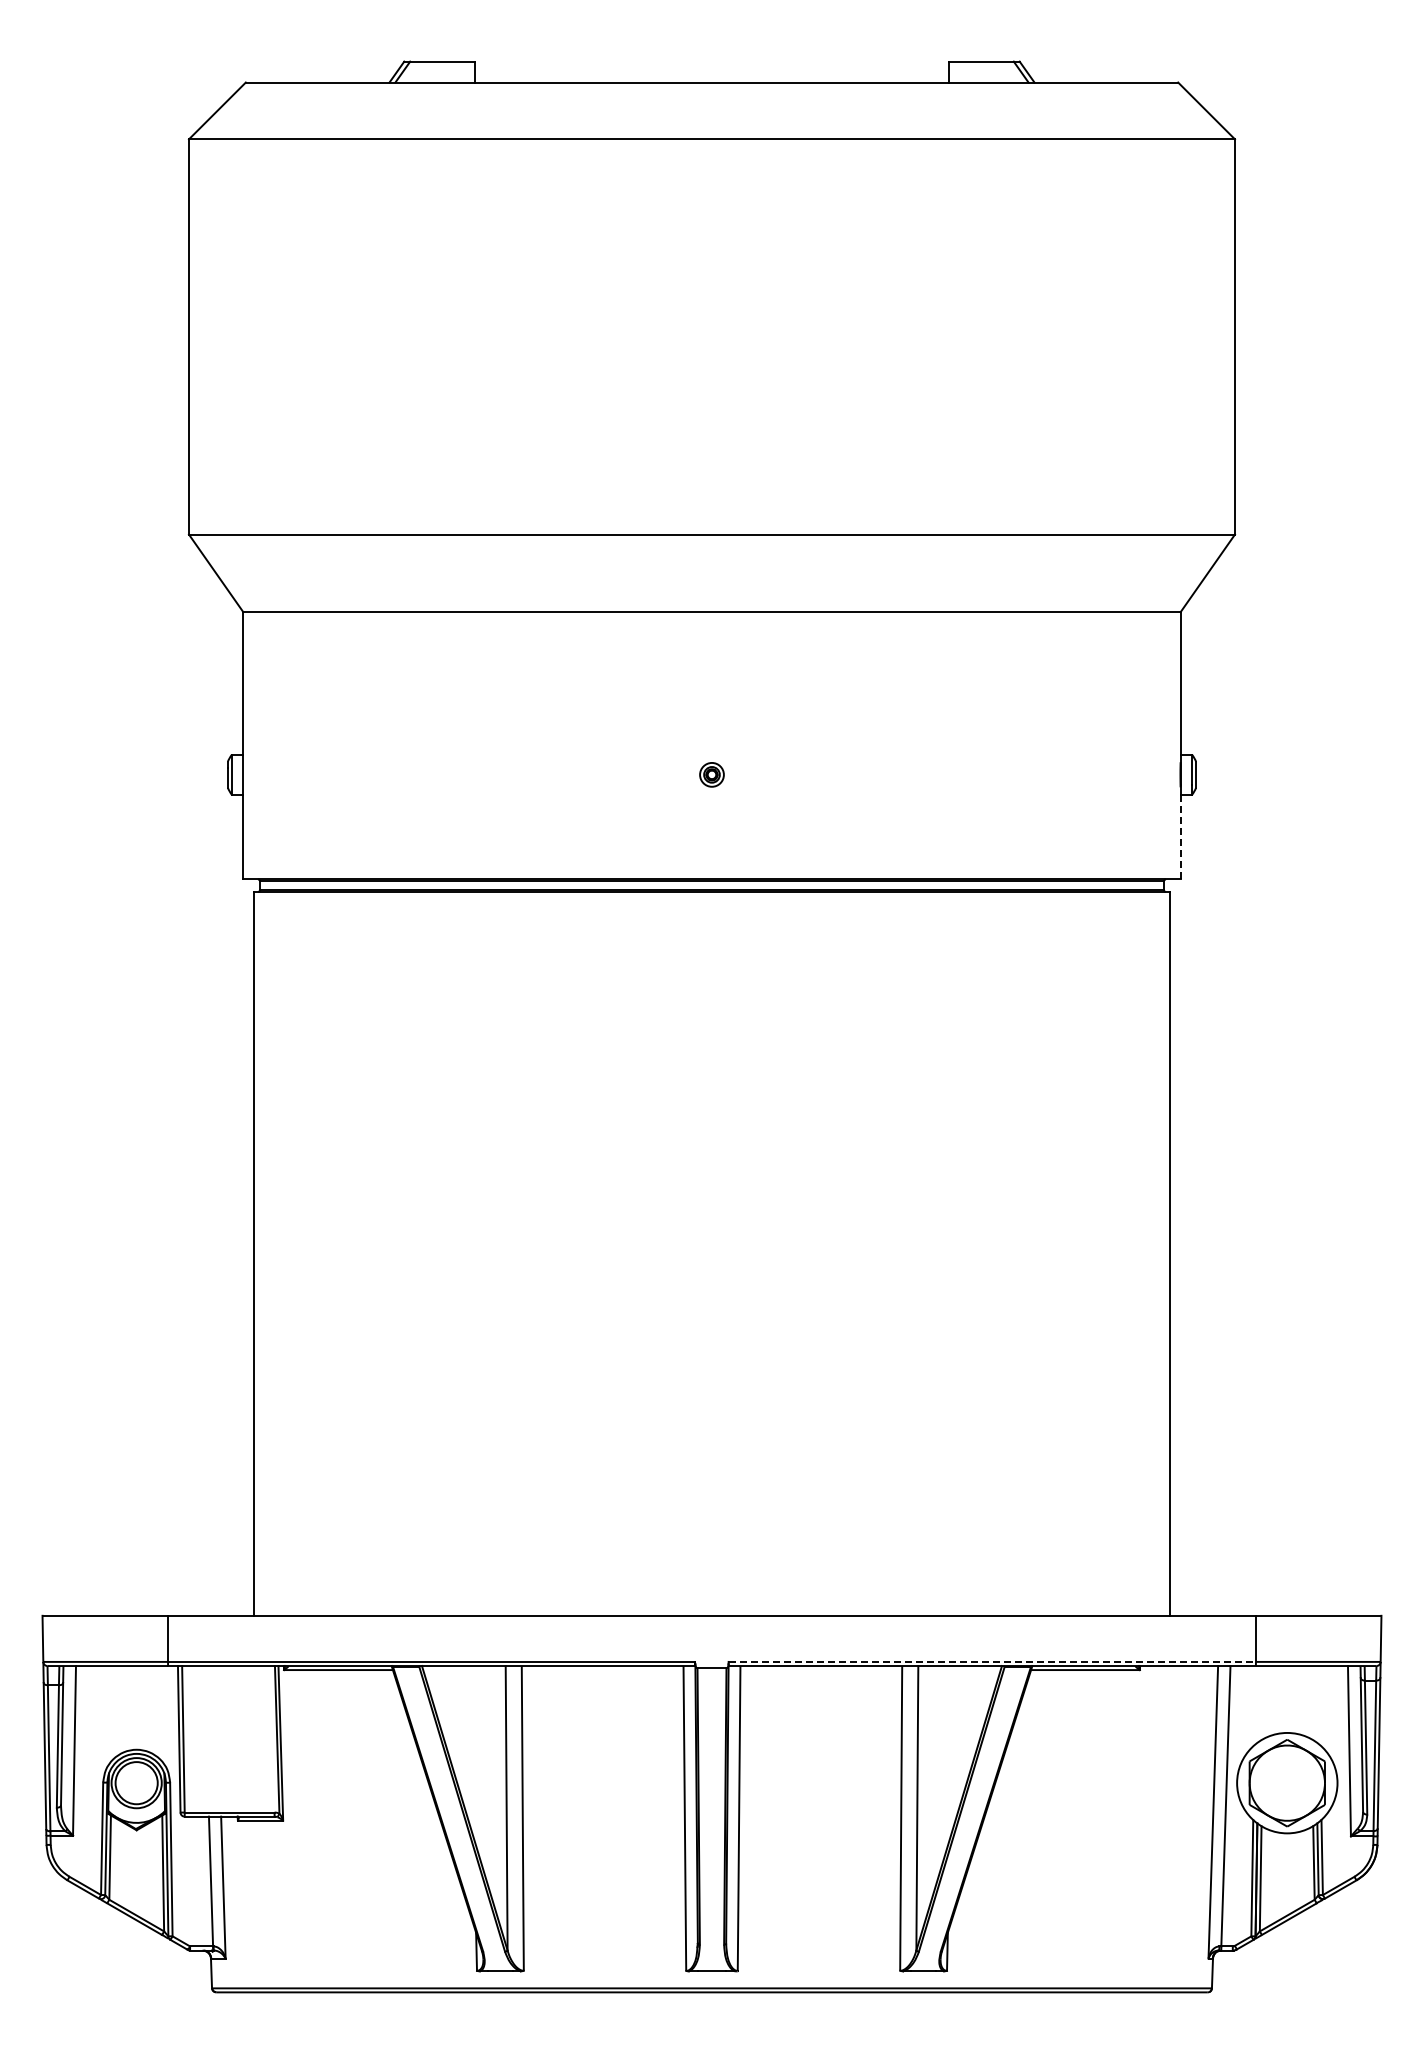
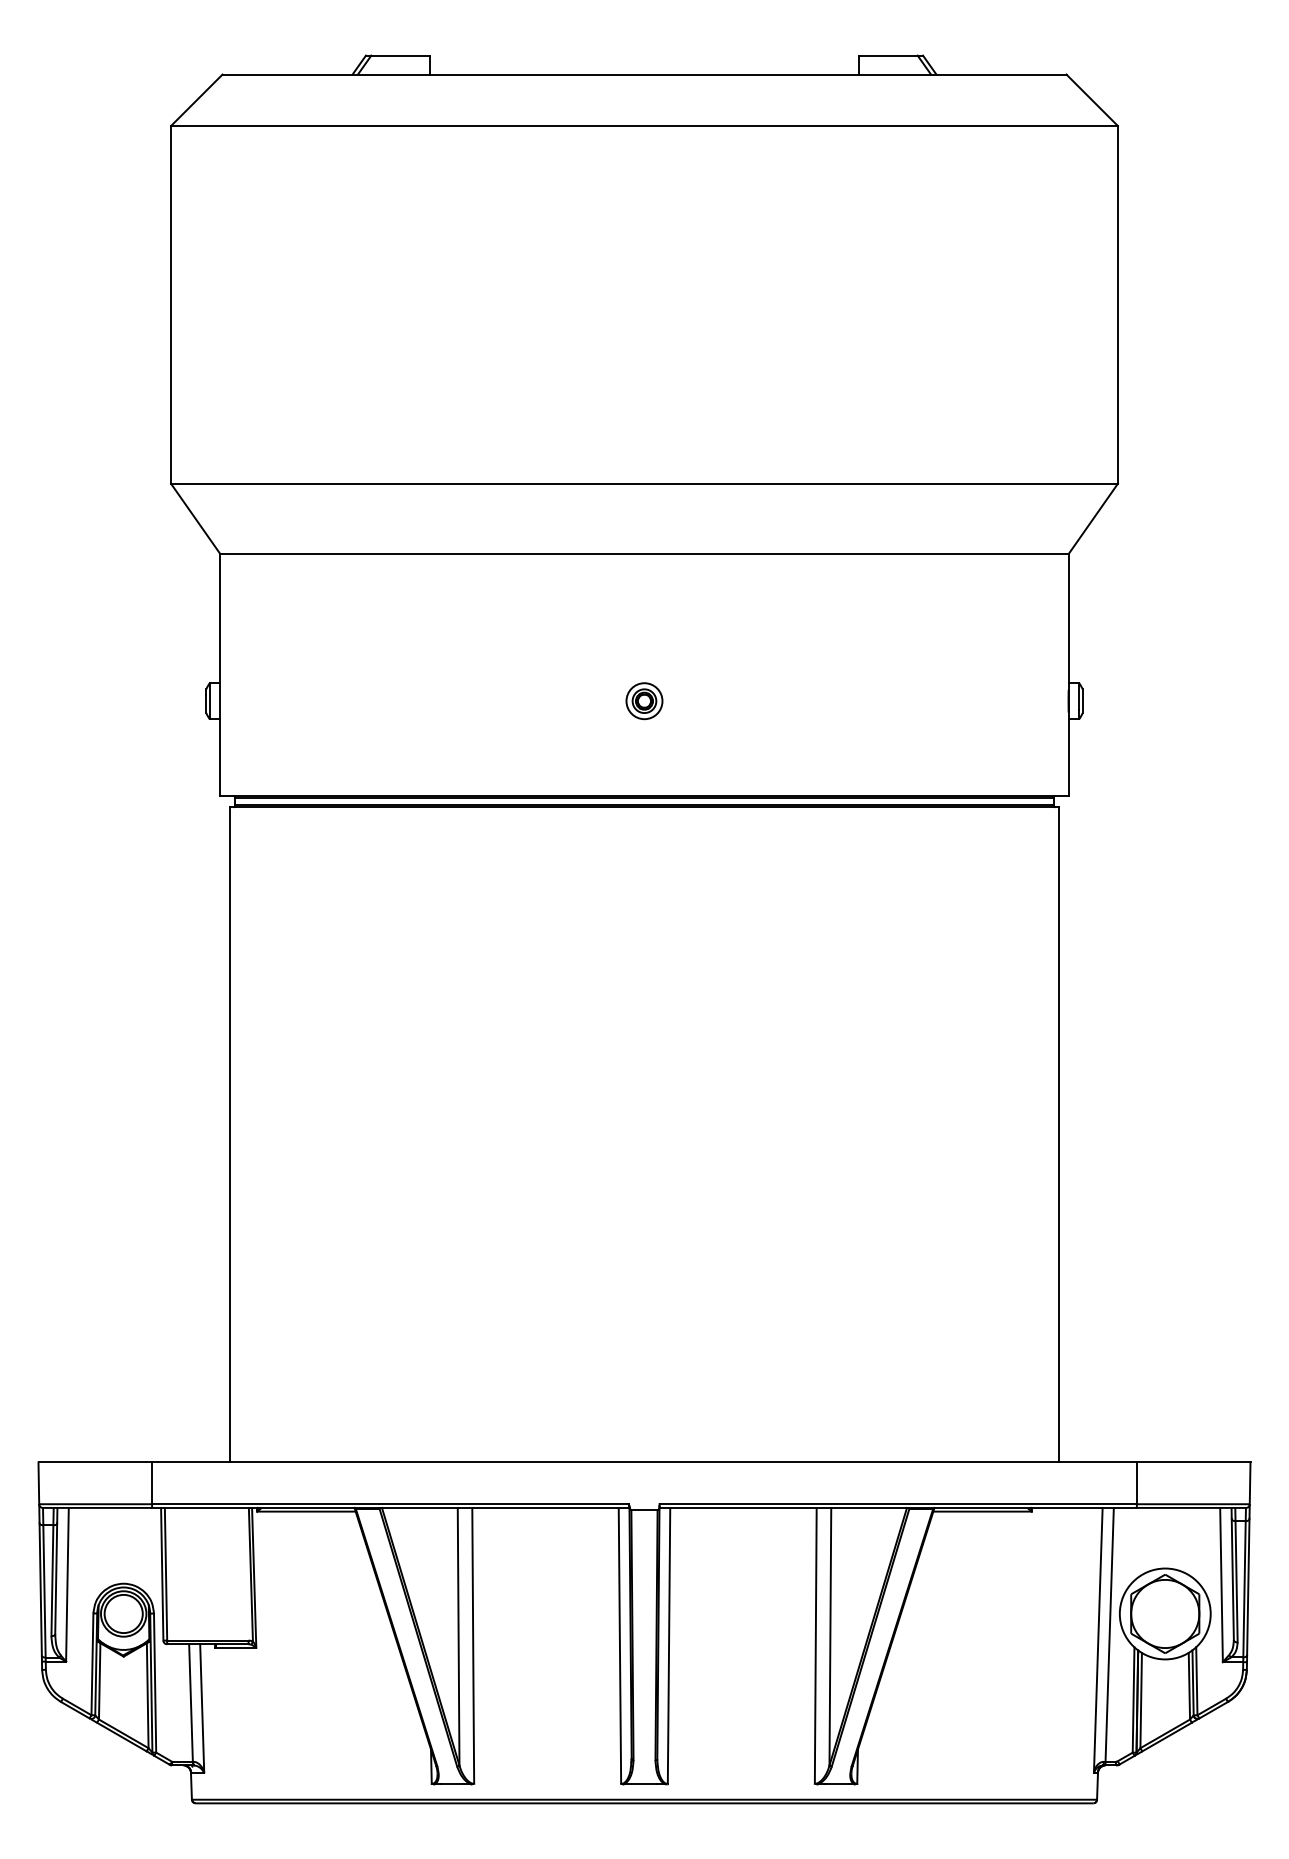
part: (711, 774) -> (644, 700), size x1.67
line: (1180, 836) -> (1068, 757), dashed -> solid
line: (992, 1661) -> (898, 1503), dashed -> solid

